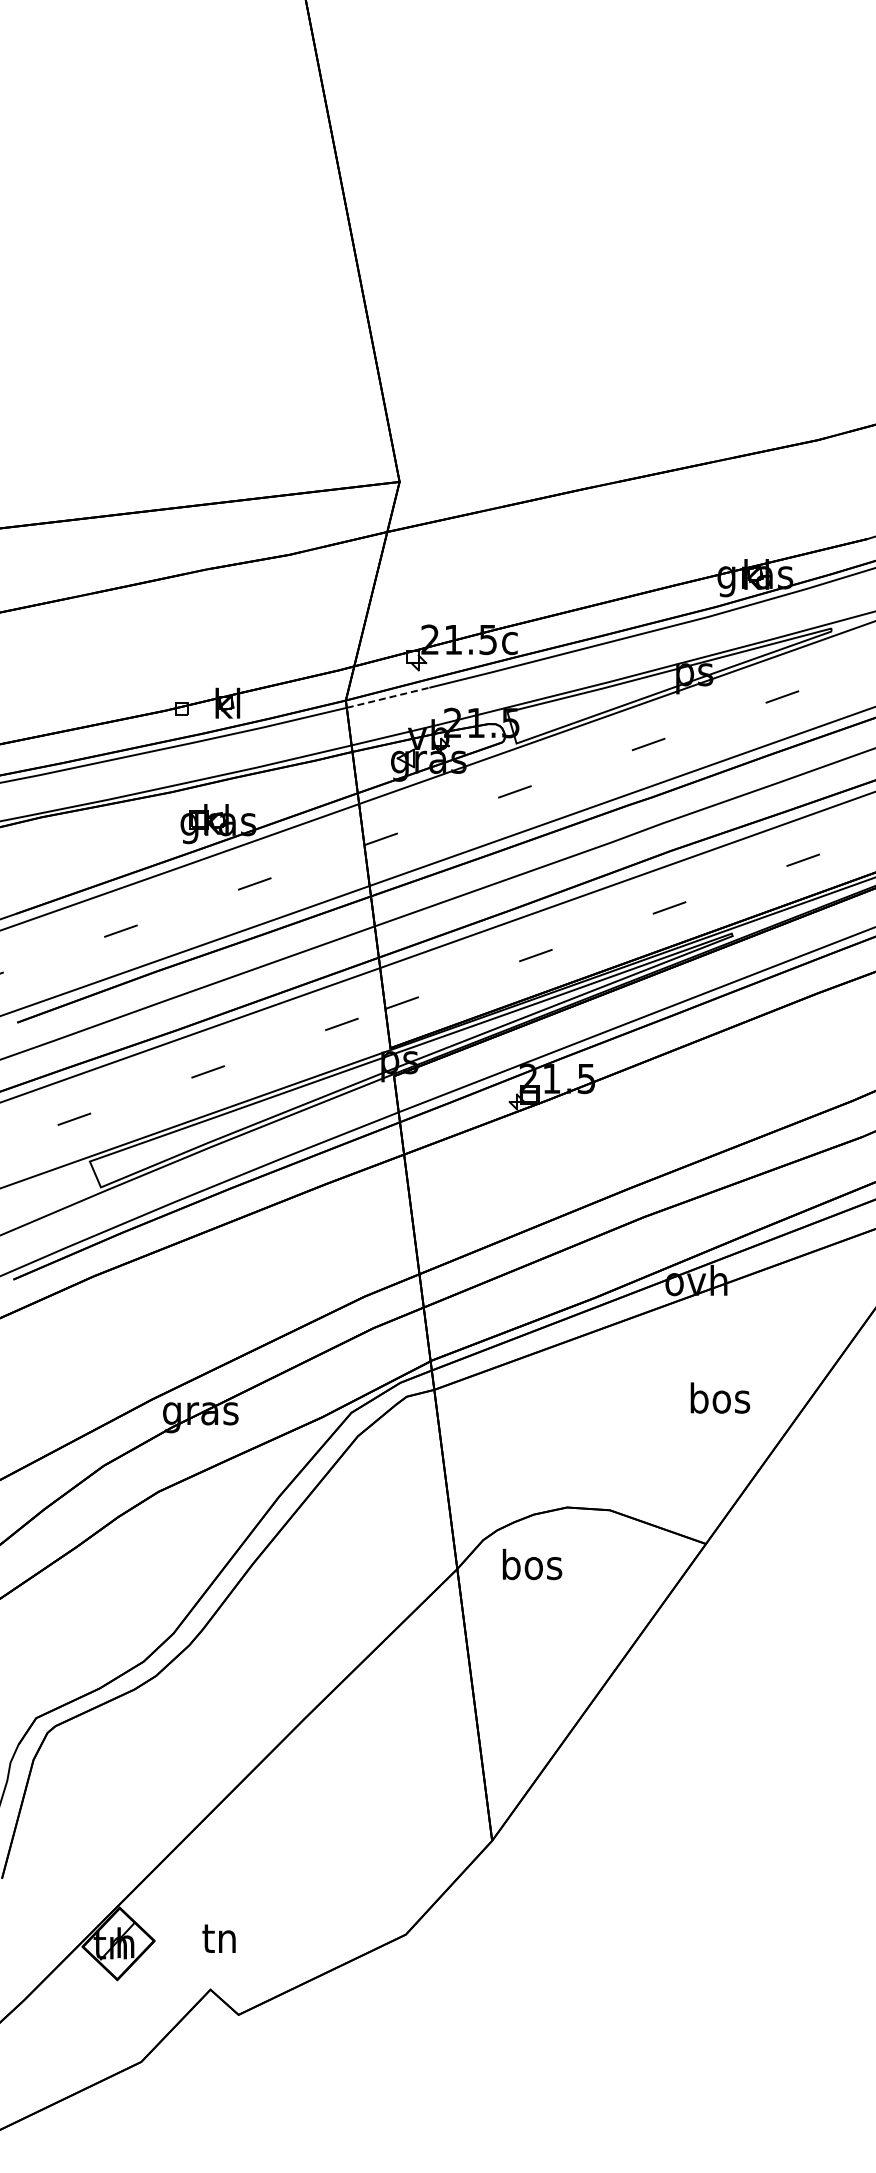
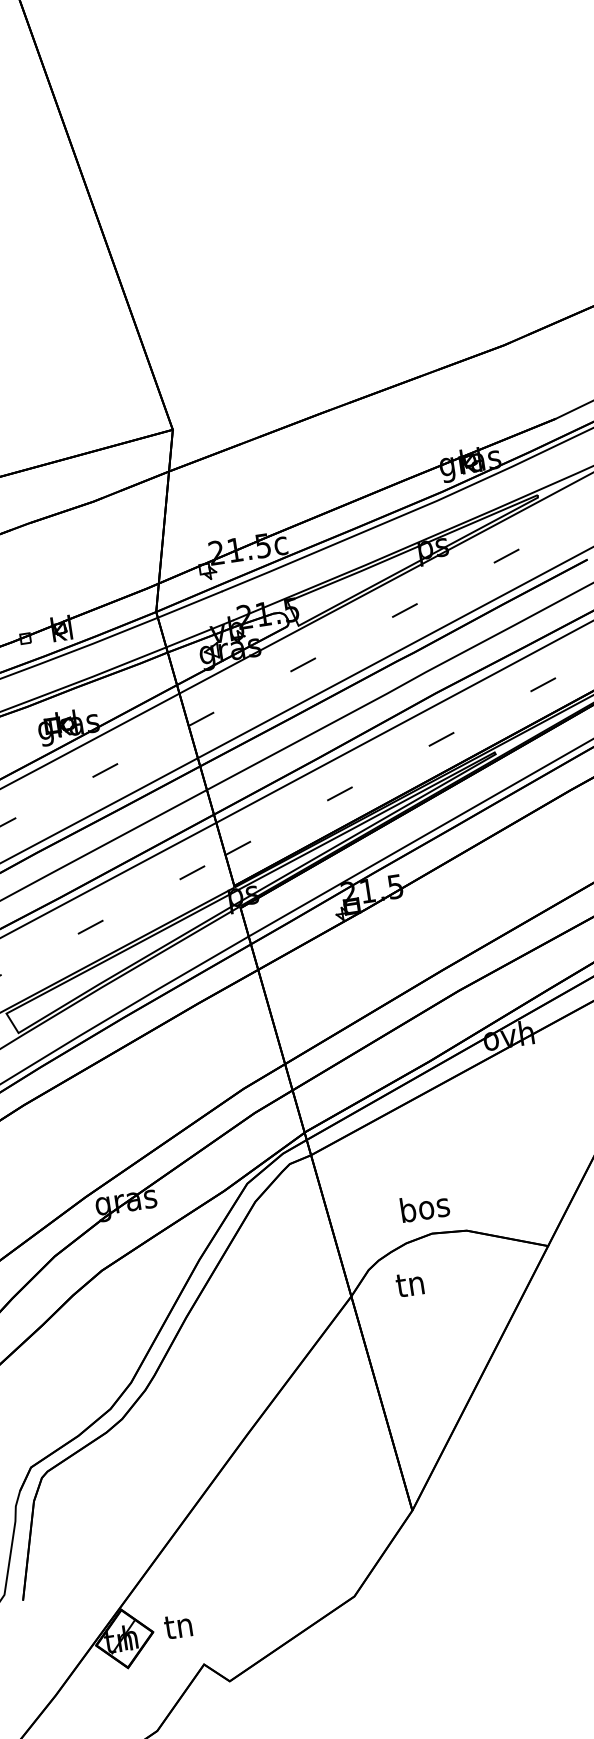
line: (388, 697) -> (190, 604), dashed -> solid
text: (720, 1397) -> (425, 1206), moved
text: (532, 1564) -> (411, 1283), bos -> tn
text: (218, 1938) -> (177, 1626), moved

